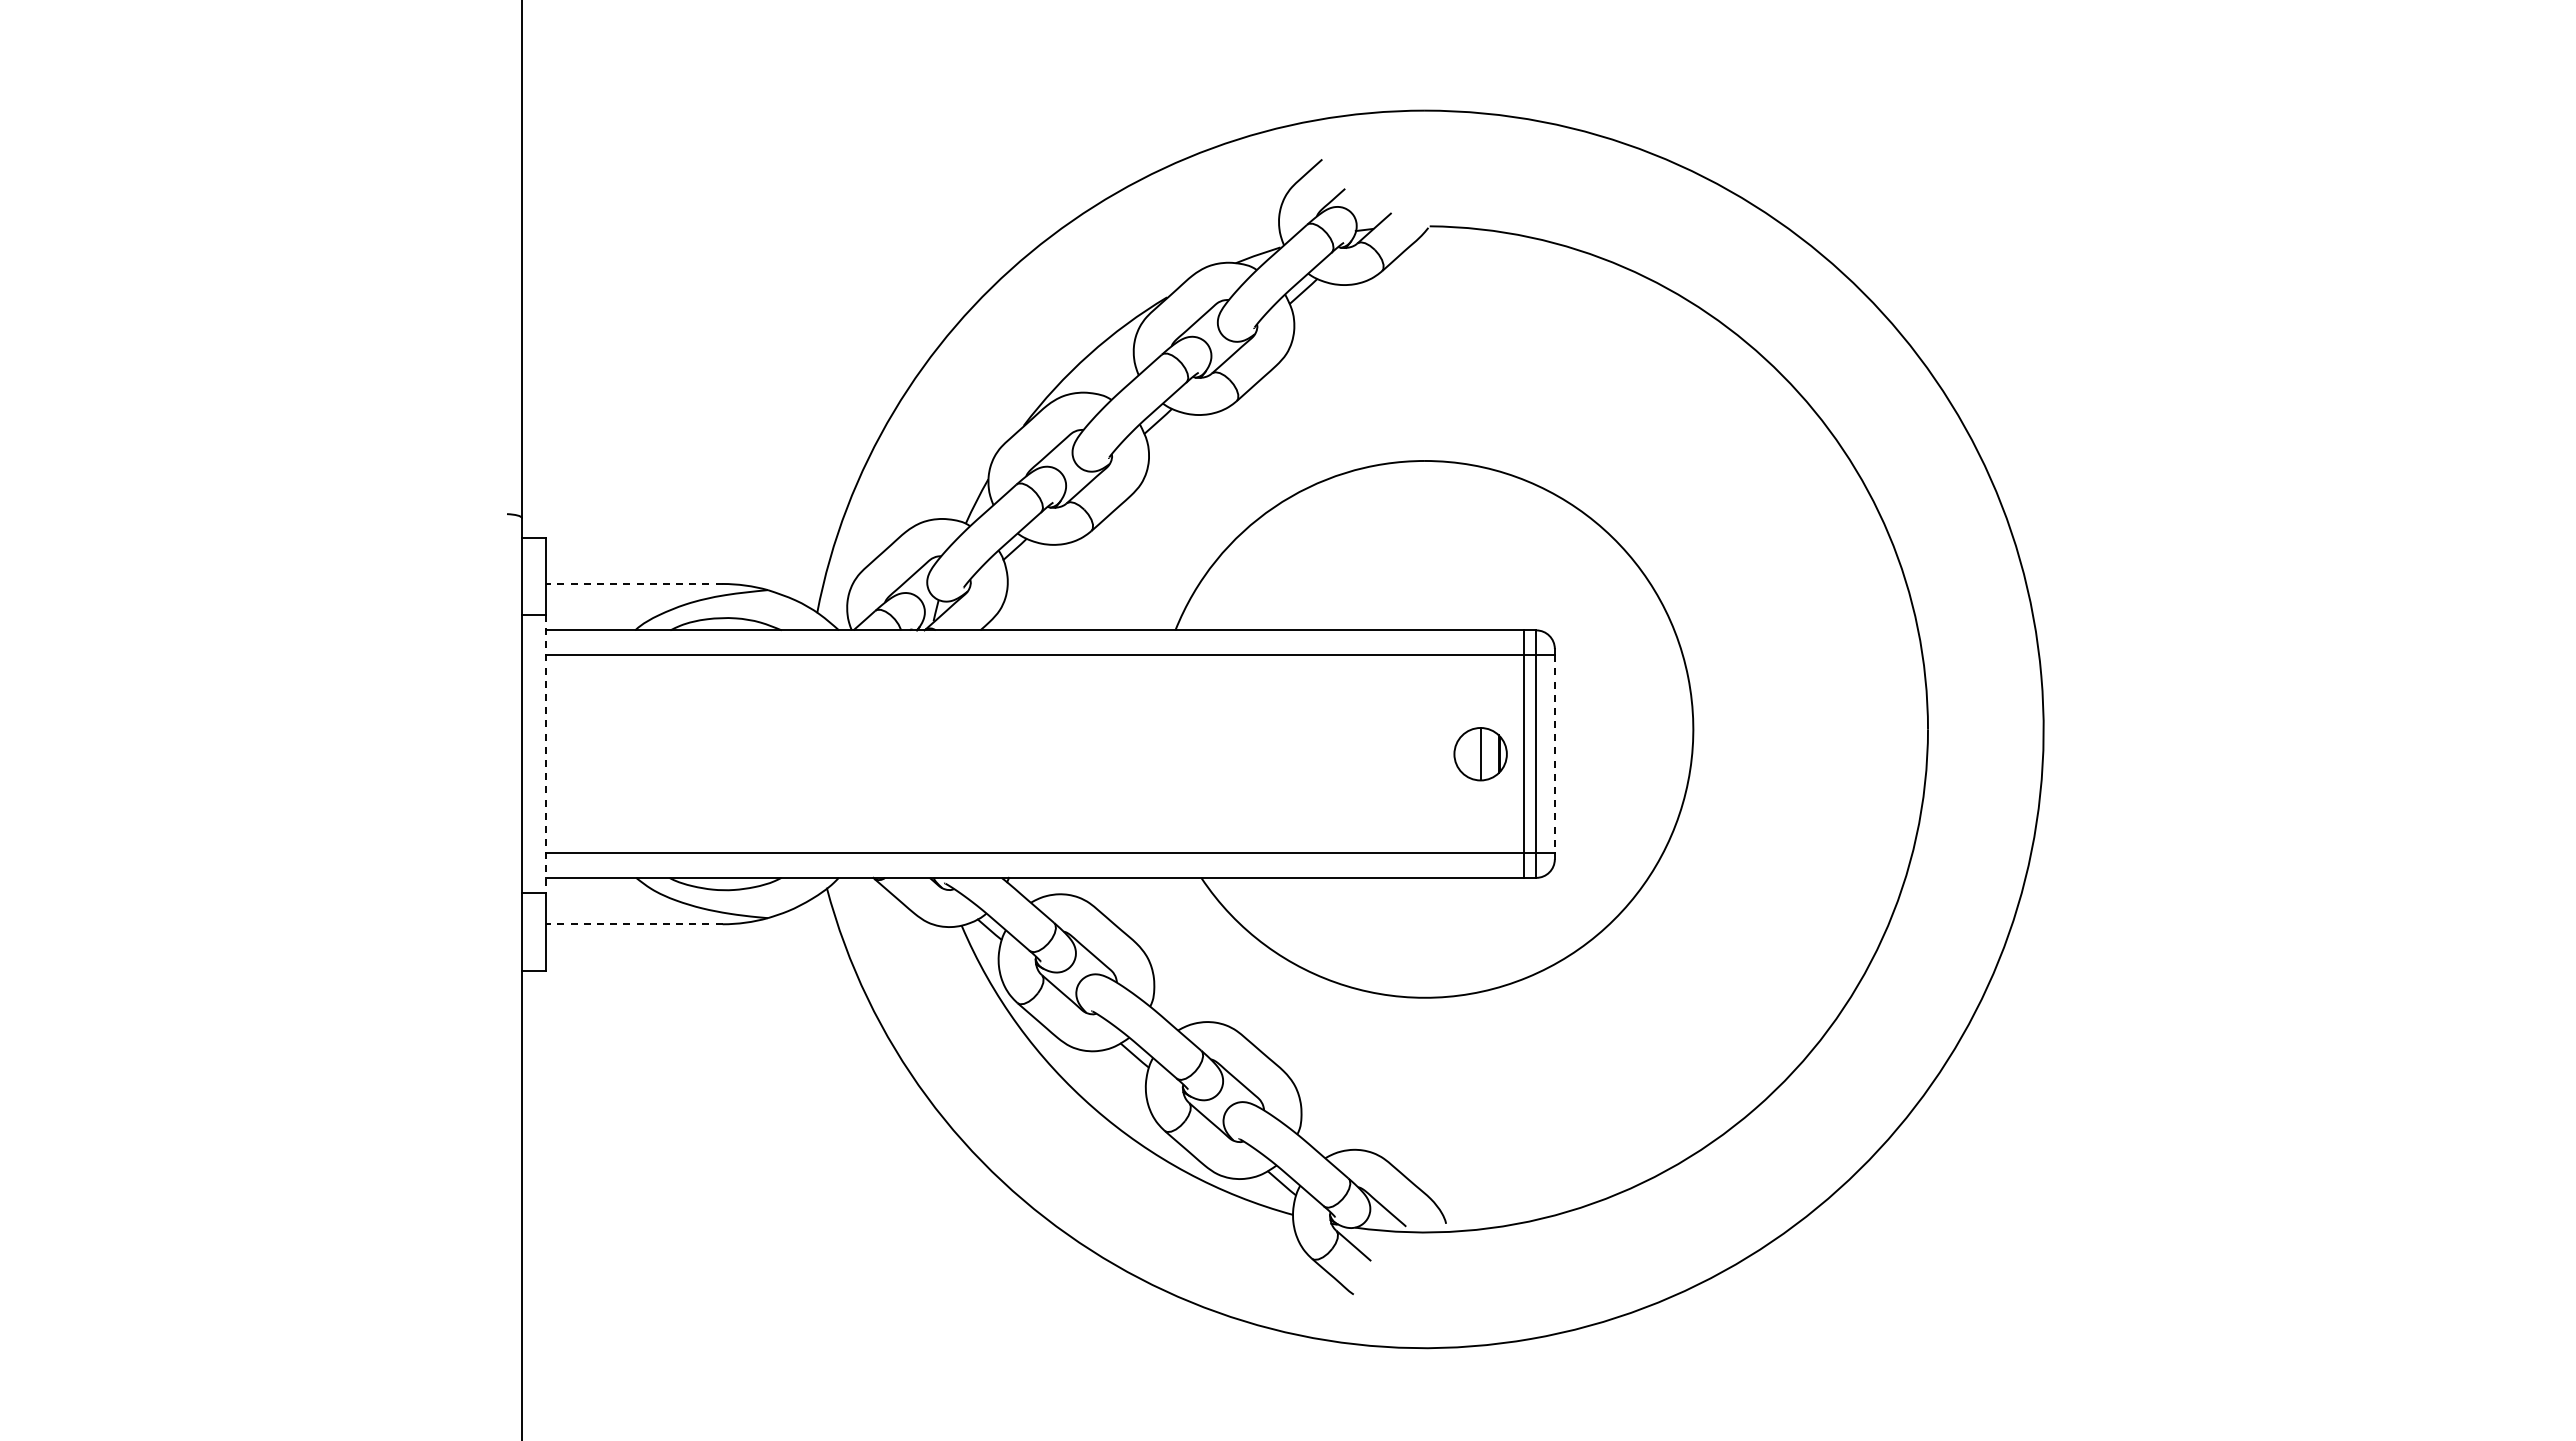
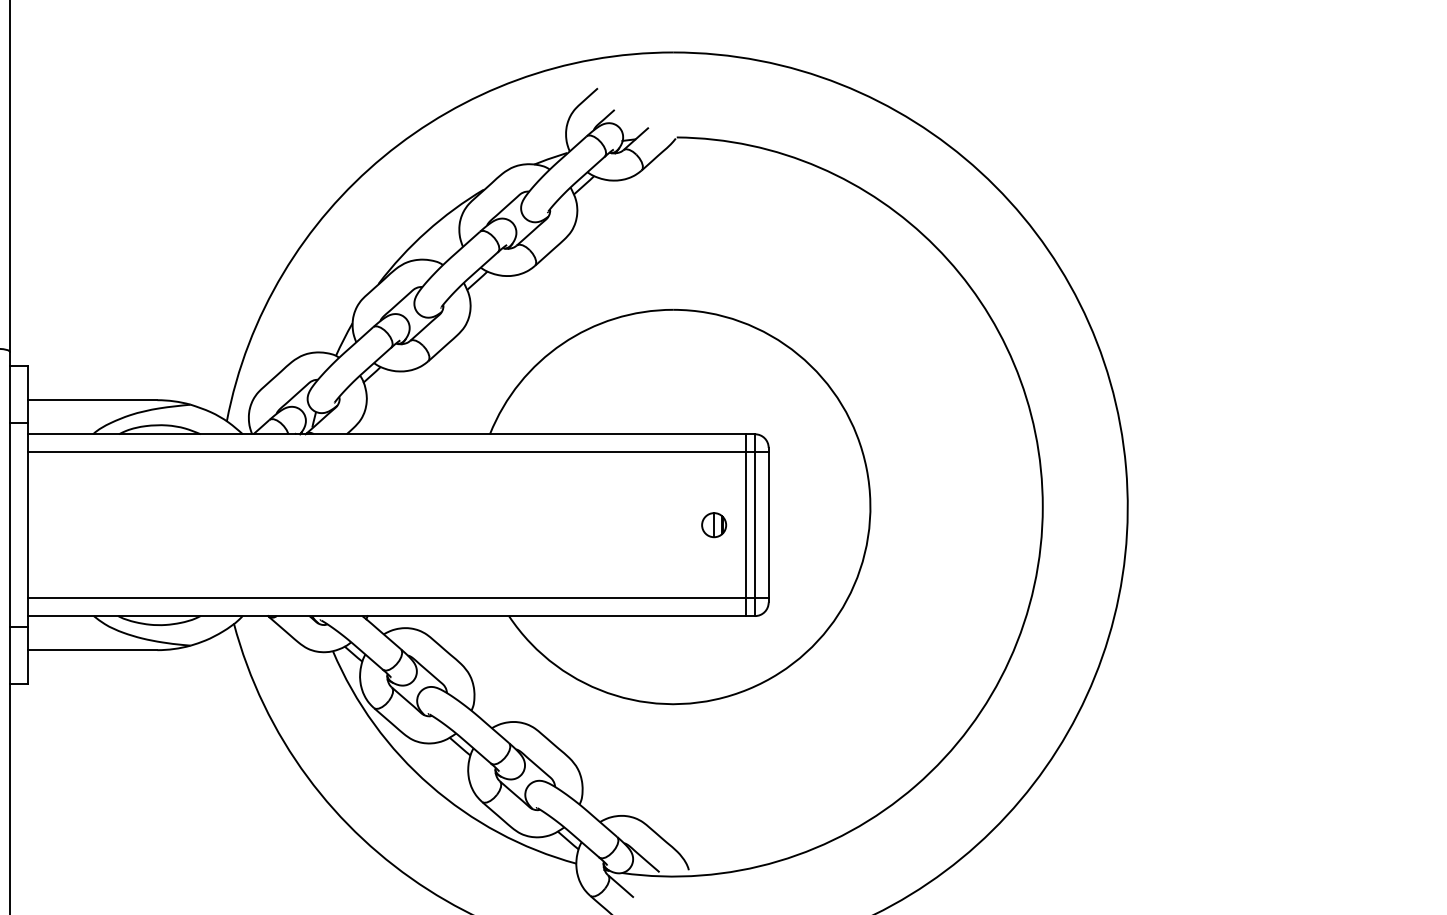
line: (633, 583) -> (91, 399), dashed -> solid
part: (1480, 753) -> (714, 524), size x0.62
line: (546, 754) -> (27, 525), dashed -> solid
line: (1554, 754) -> (768, 525), dashed -> solid
line: (633, 924) -> (91, 650), dashed -> solid

